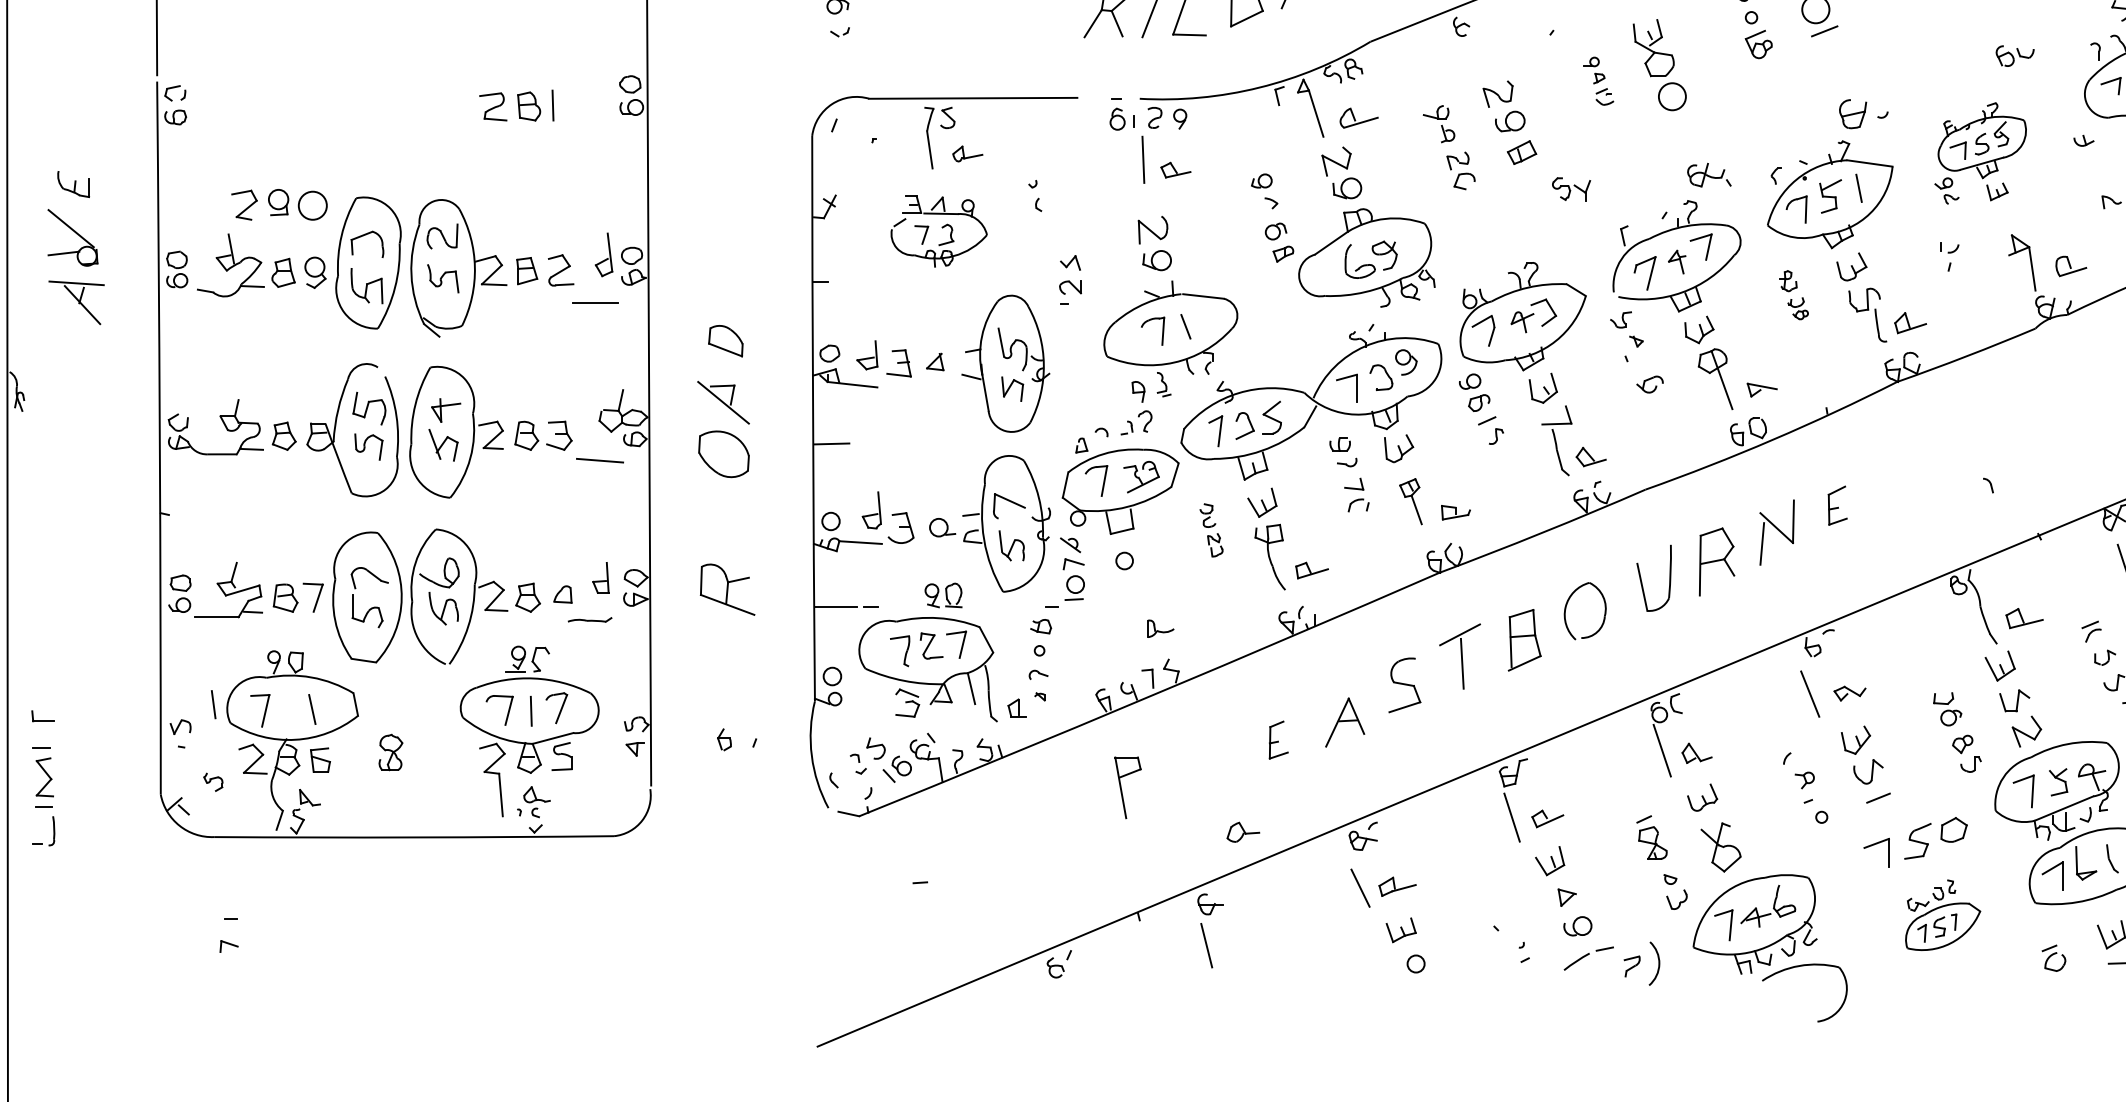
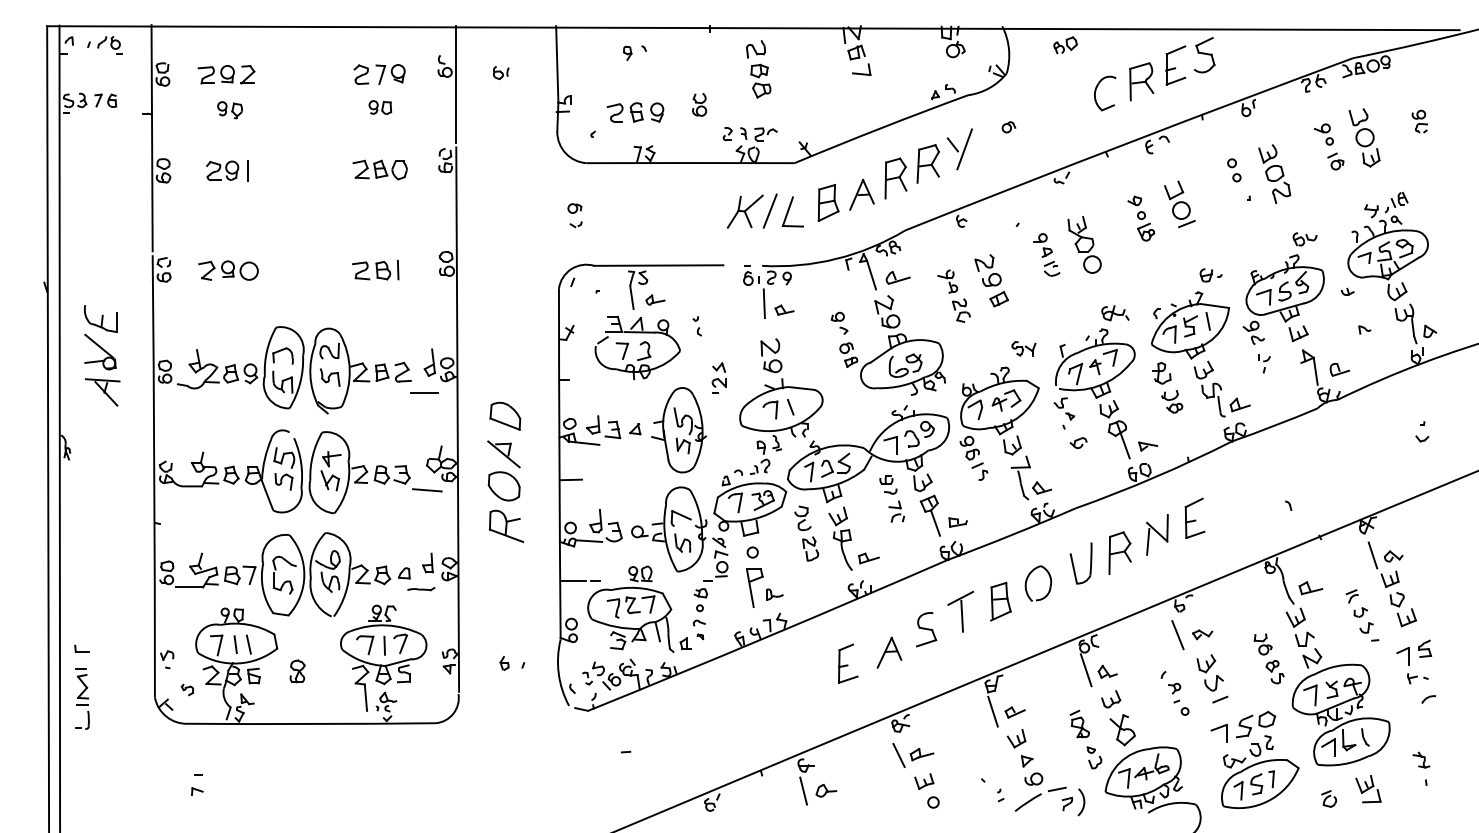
part: (1598, 80) -> (1046, 254), size x1.43
part: (1862, 114) -> (1210, 275), size x0.71
part: (1980, 153) -> (1283, 299), size x1.43
part: (73, 183) -> (100, 318), size x1.67
part: (1570, 188) -> (1023, 348), moved
part: (279, 204) -> (228, 270), moved
part: (938, 232) -> (637, 348), size x1.43
part: (1793, 294) -> (1167, 387), size x1.67
part: (726, 340) -> (505, 415), size x1.43
part: (1409, 501) -> (929, 515), size x1.43
part: (1836, 504) -> (1194, 517), size x1.67
part: (1211, 530) -> (806, 533), size x1.67
part: (727, 588) -> (506, 525), moved
line: (213, 704) -> (235, 644), moved
part: (1279, 739) -> (848, 663), size x1.67
part: (1127, 786) -> (754, 587), moved
part: (1243, 831) -> (826, 790), moved
part: (1943, 915) -> (1260, 772), size x1.67
part: (1588, 957) -> (1040, 798), size x1.67

